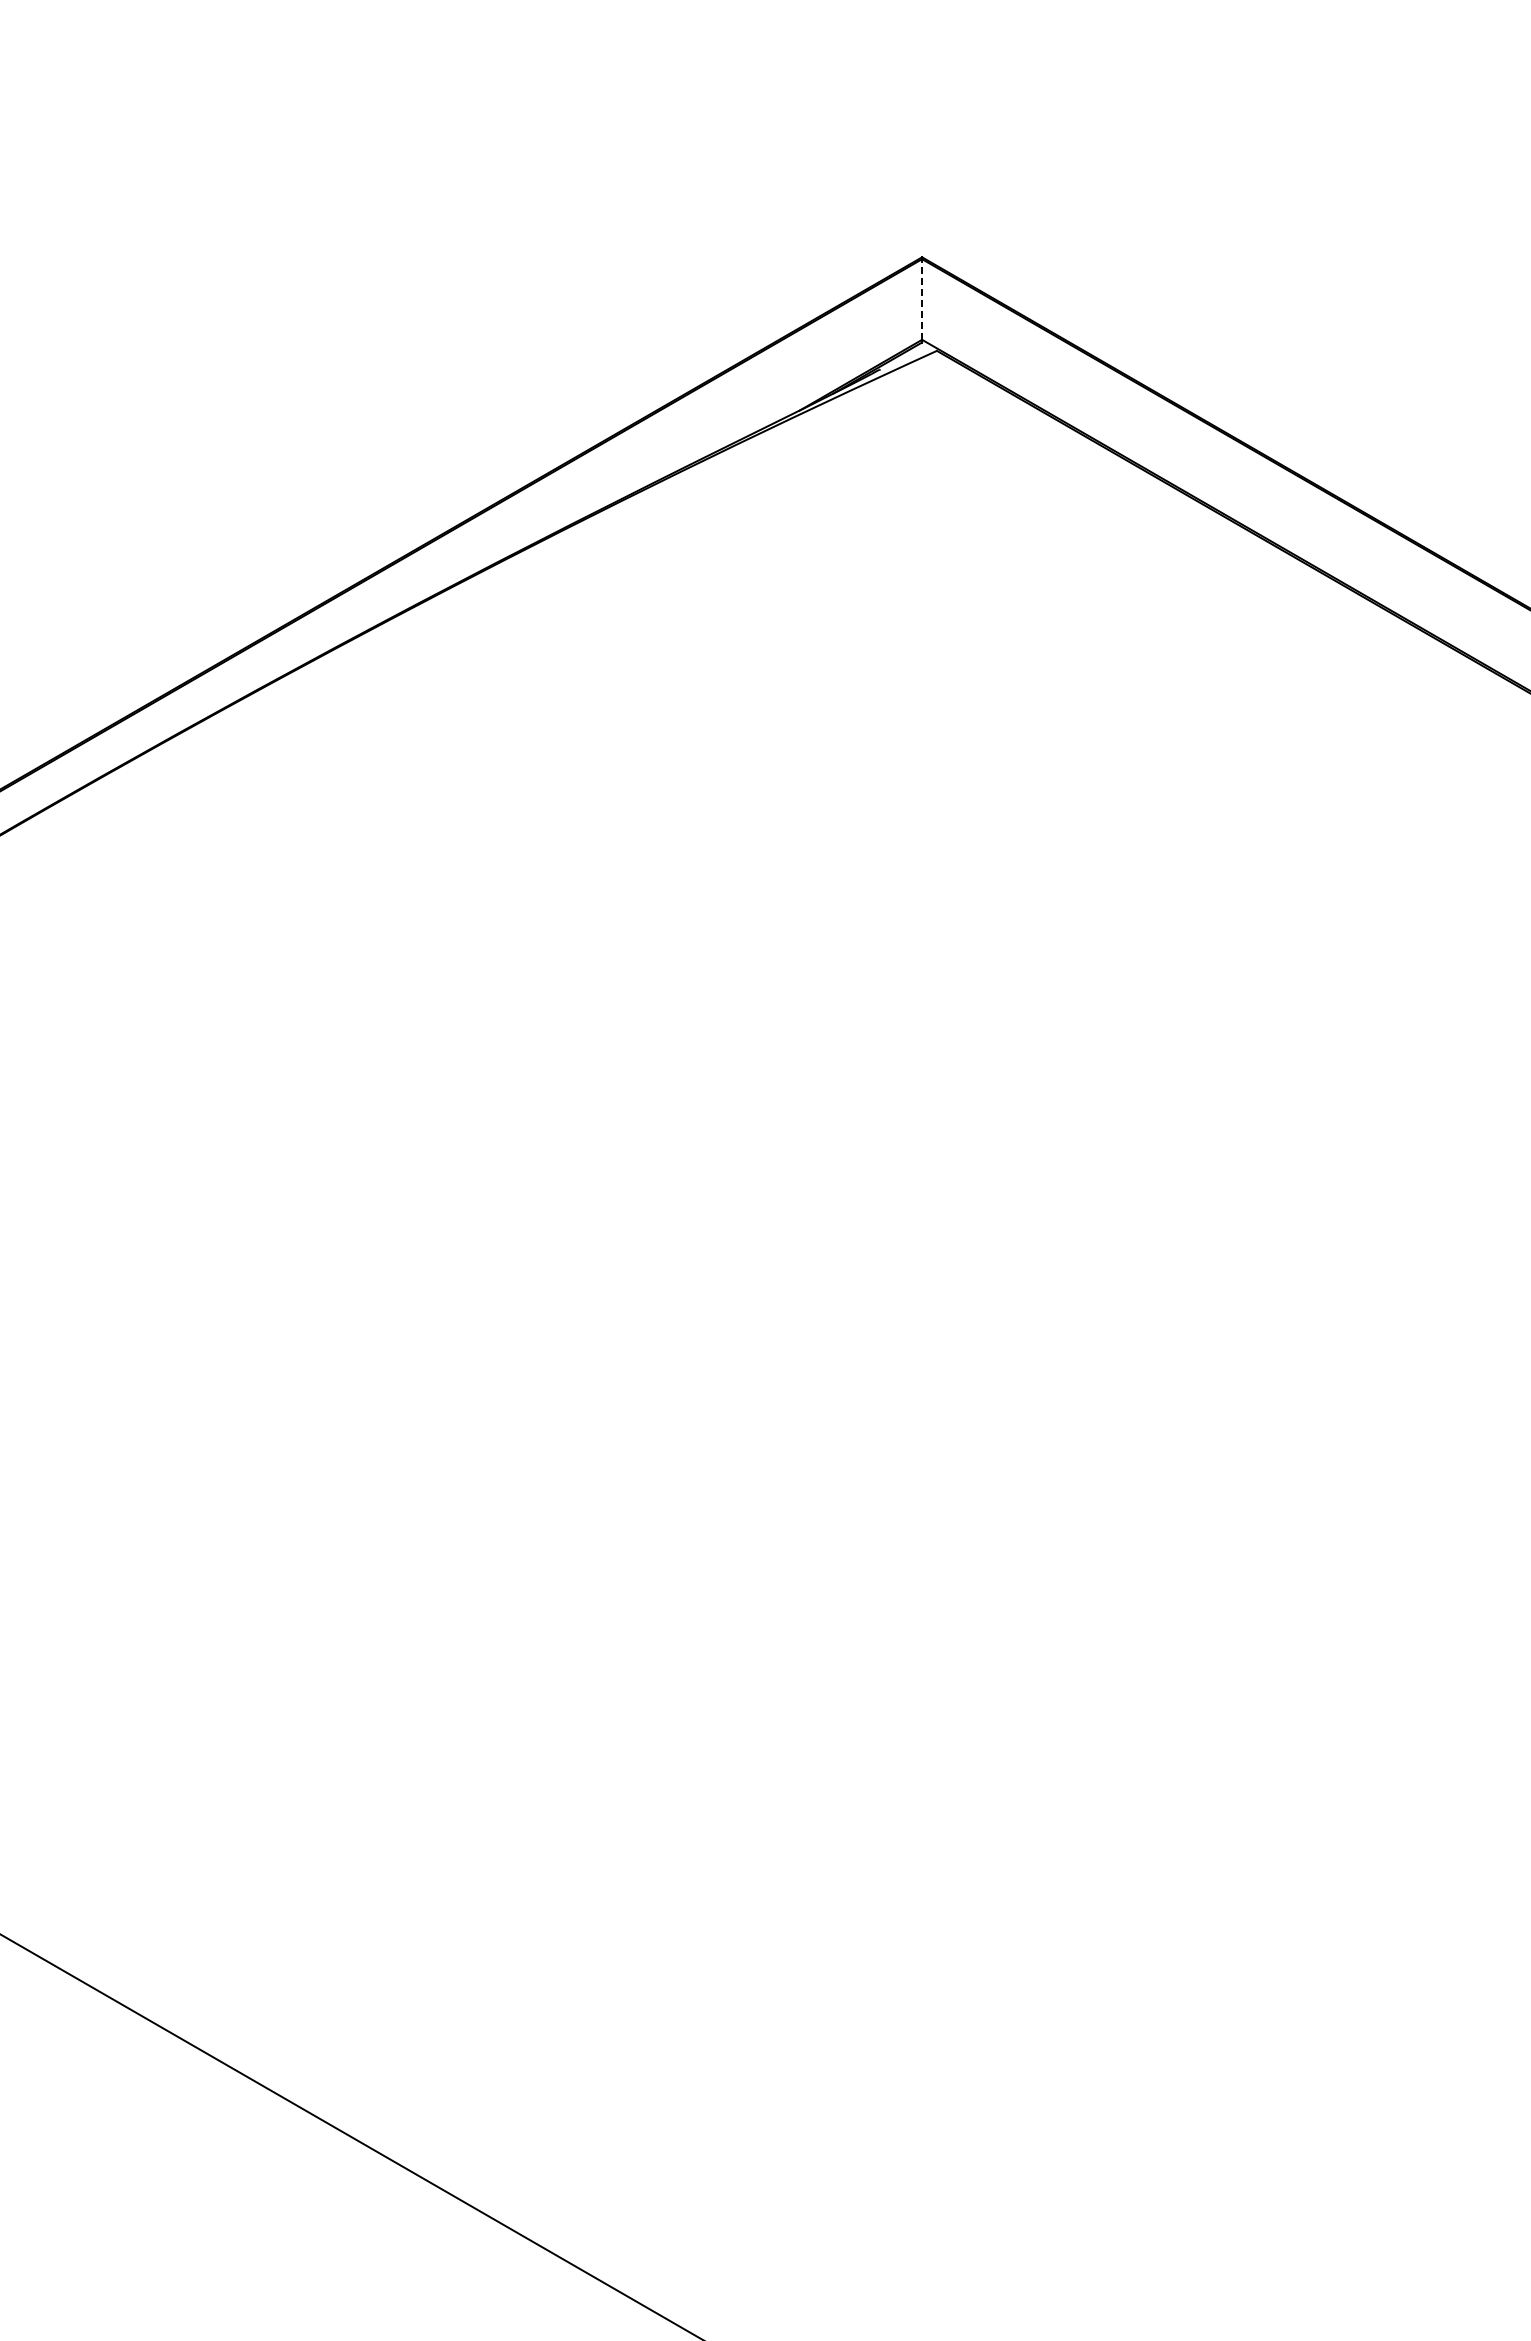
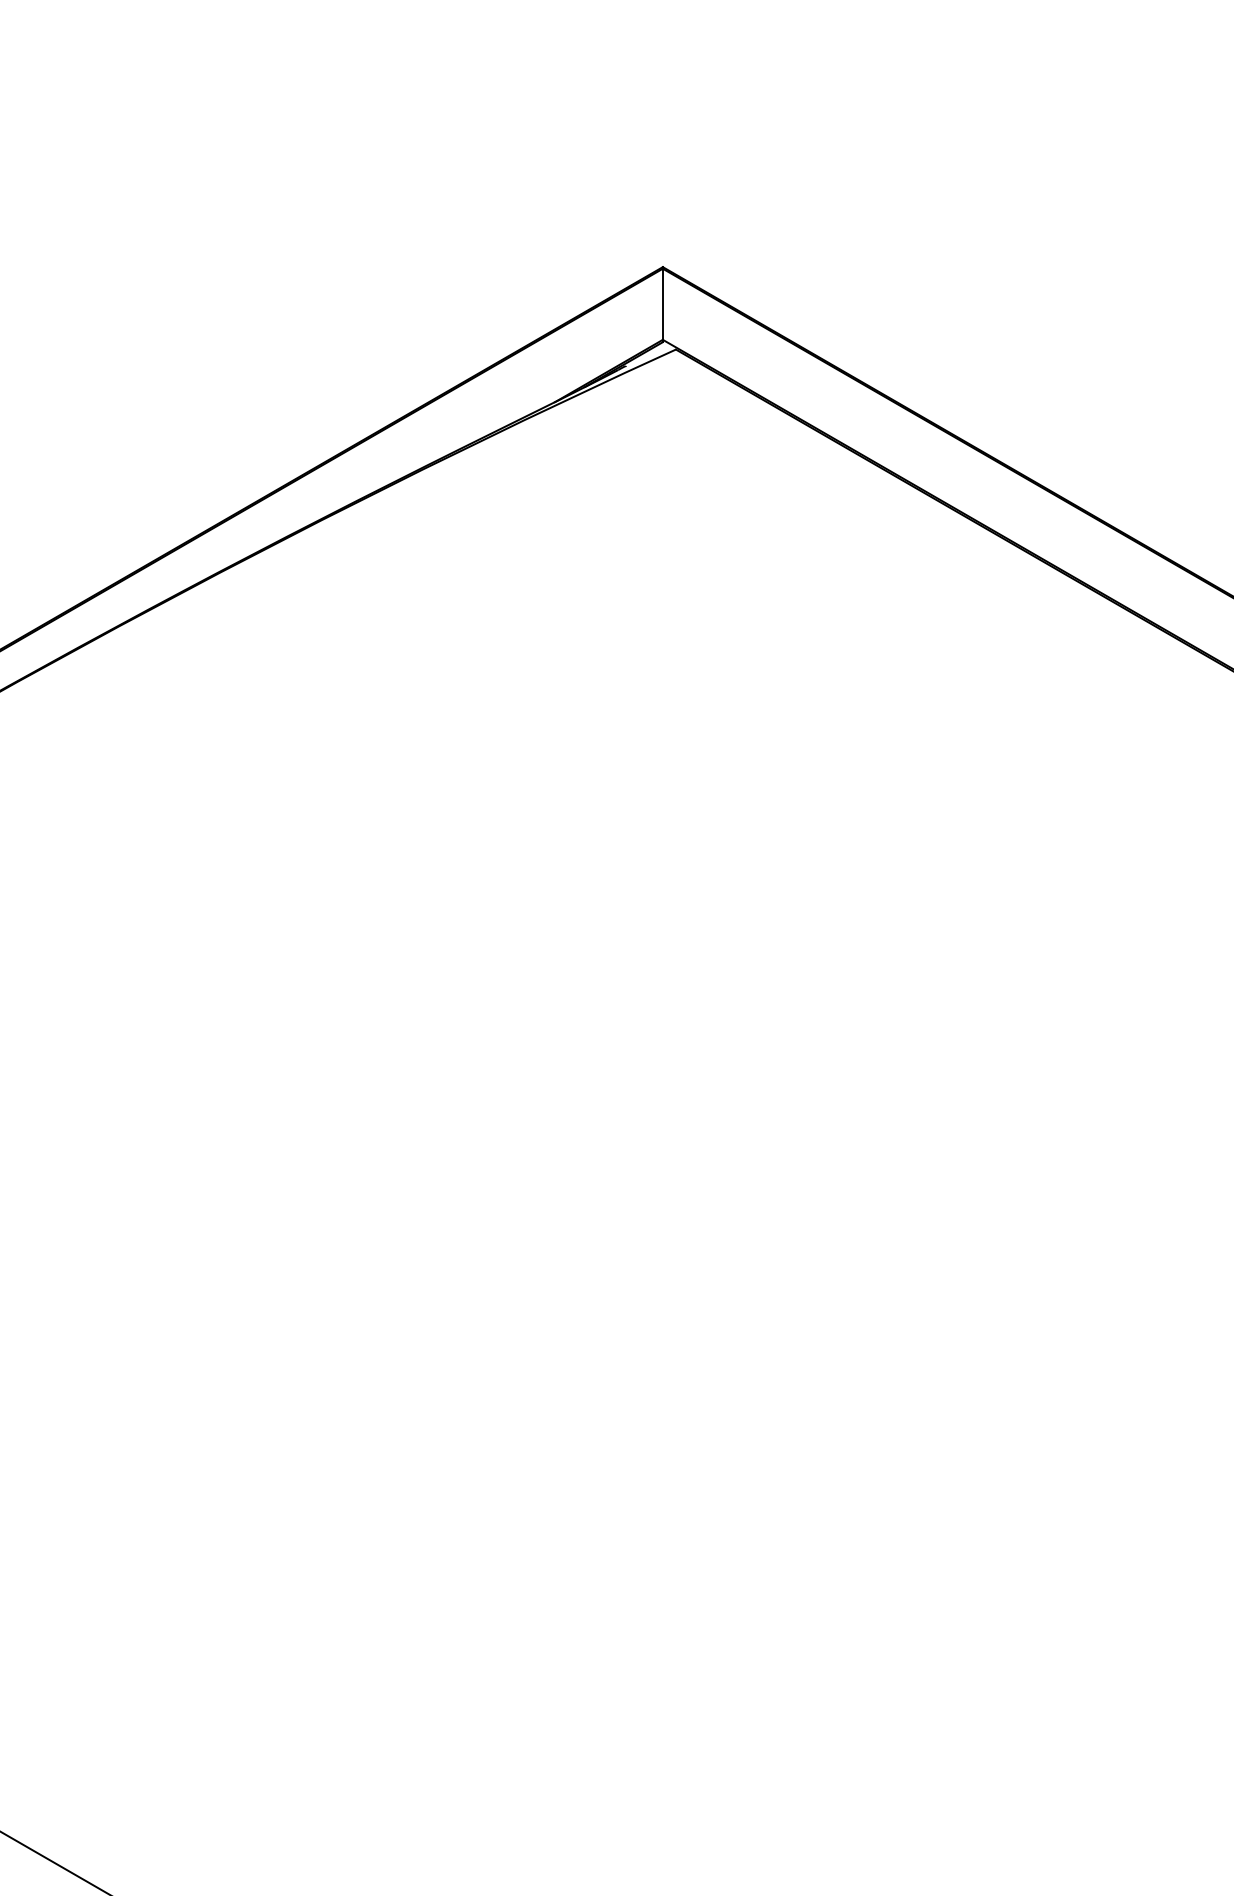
line: (922, 299) -> (663, 304), dashed -> solid

